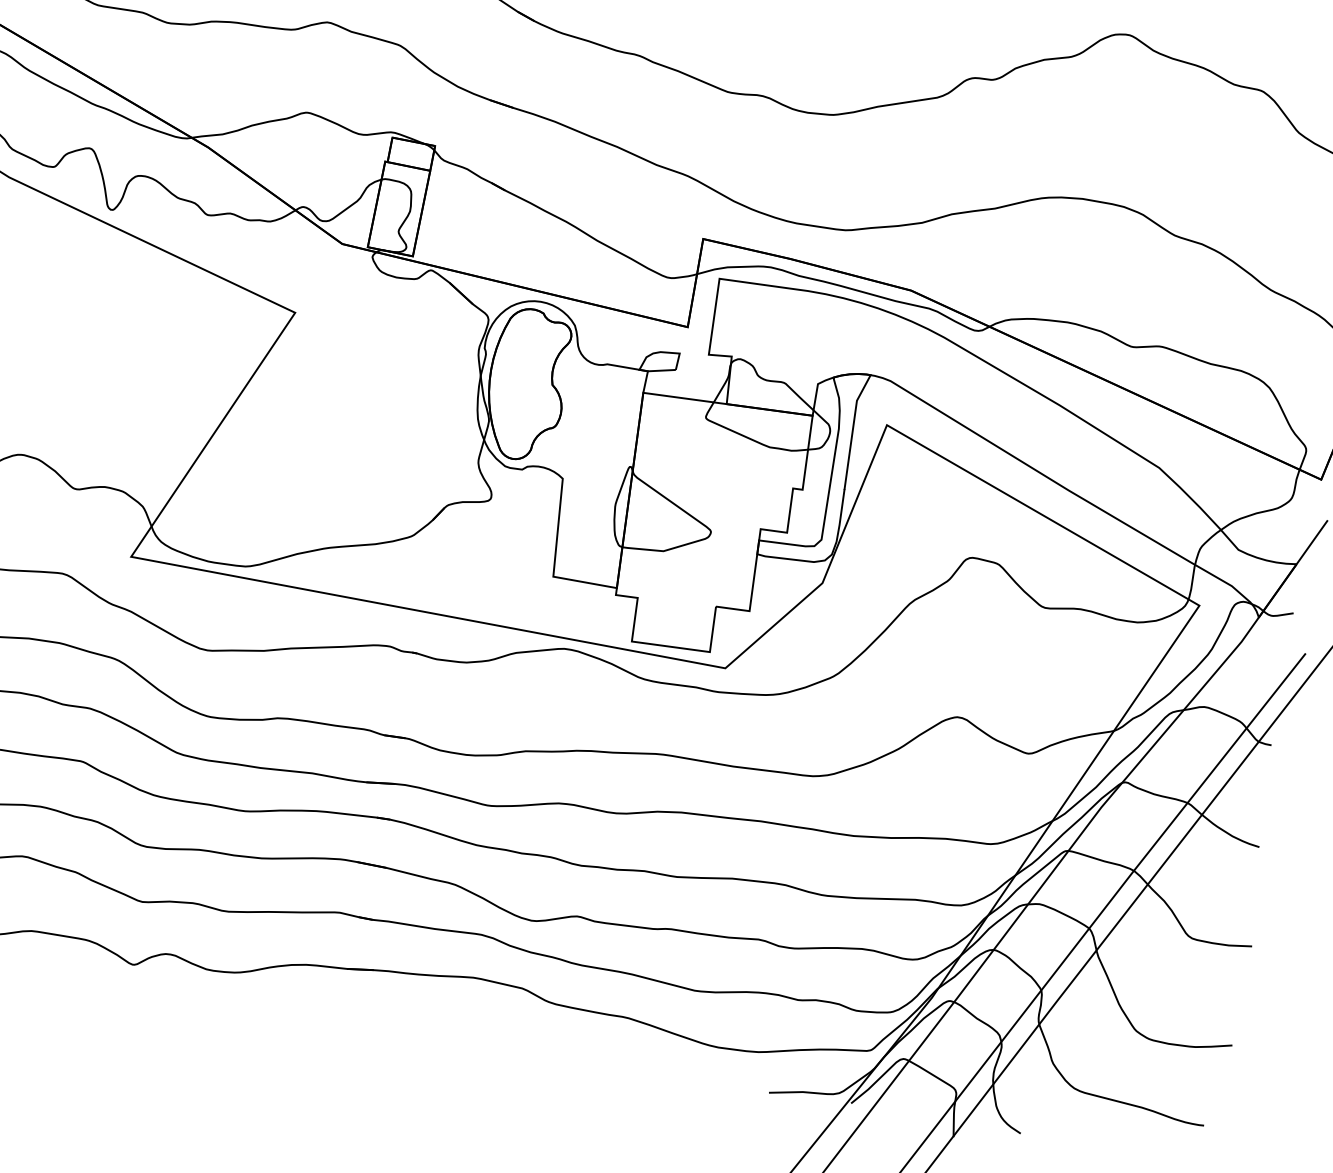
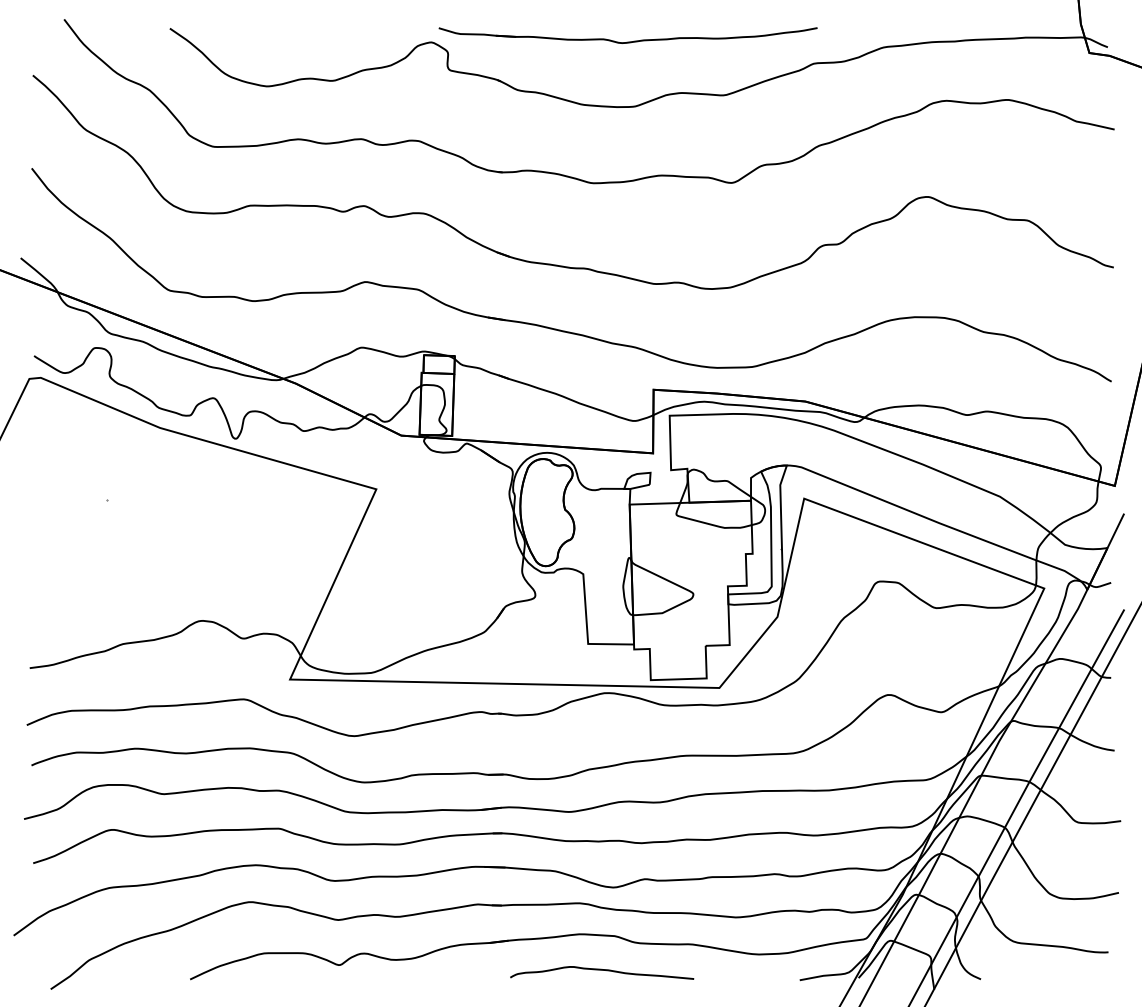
curve: (497, 1033) -> (602, 970), added

